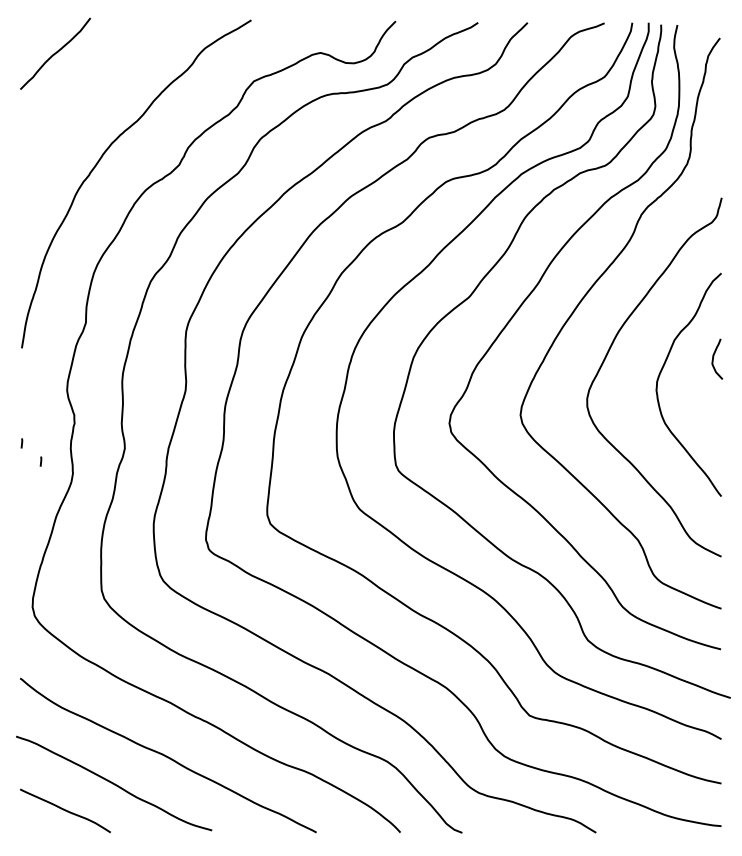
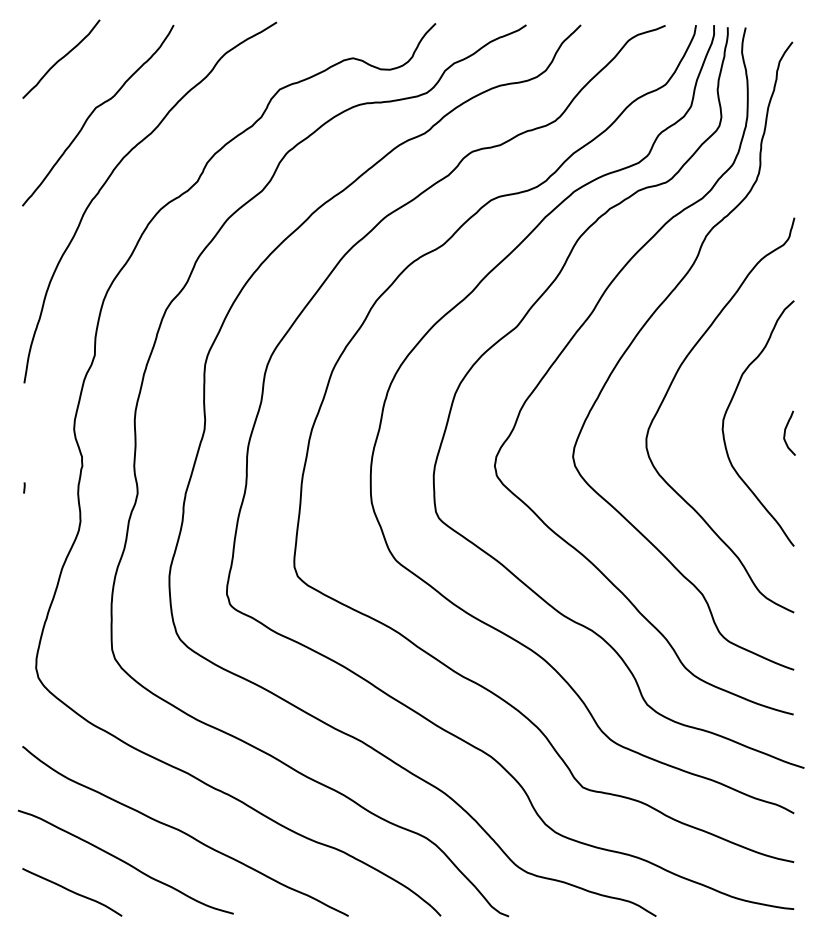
curve: (85, 101) -> (94, 111), added
curve: (713, 358) -> (785, 432), moved
line: (41, 461) -> (45, 507), removed

